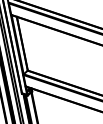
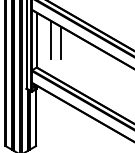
line: (35, 41) -> (50, 40), added
line: (47, 41) -> (61, 42), added

